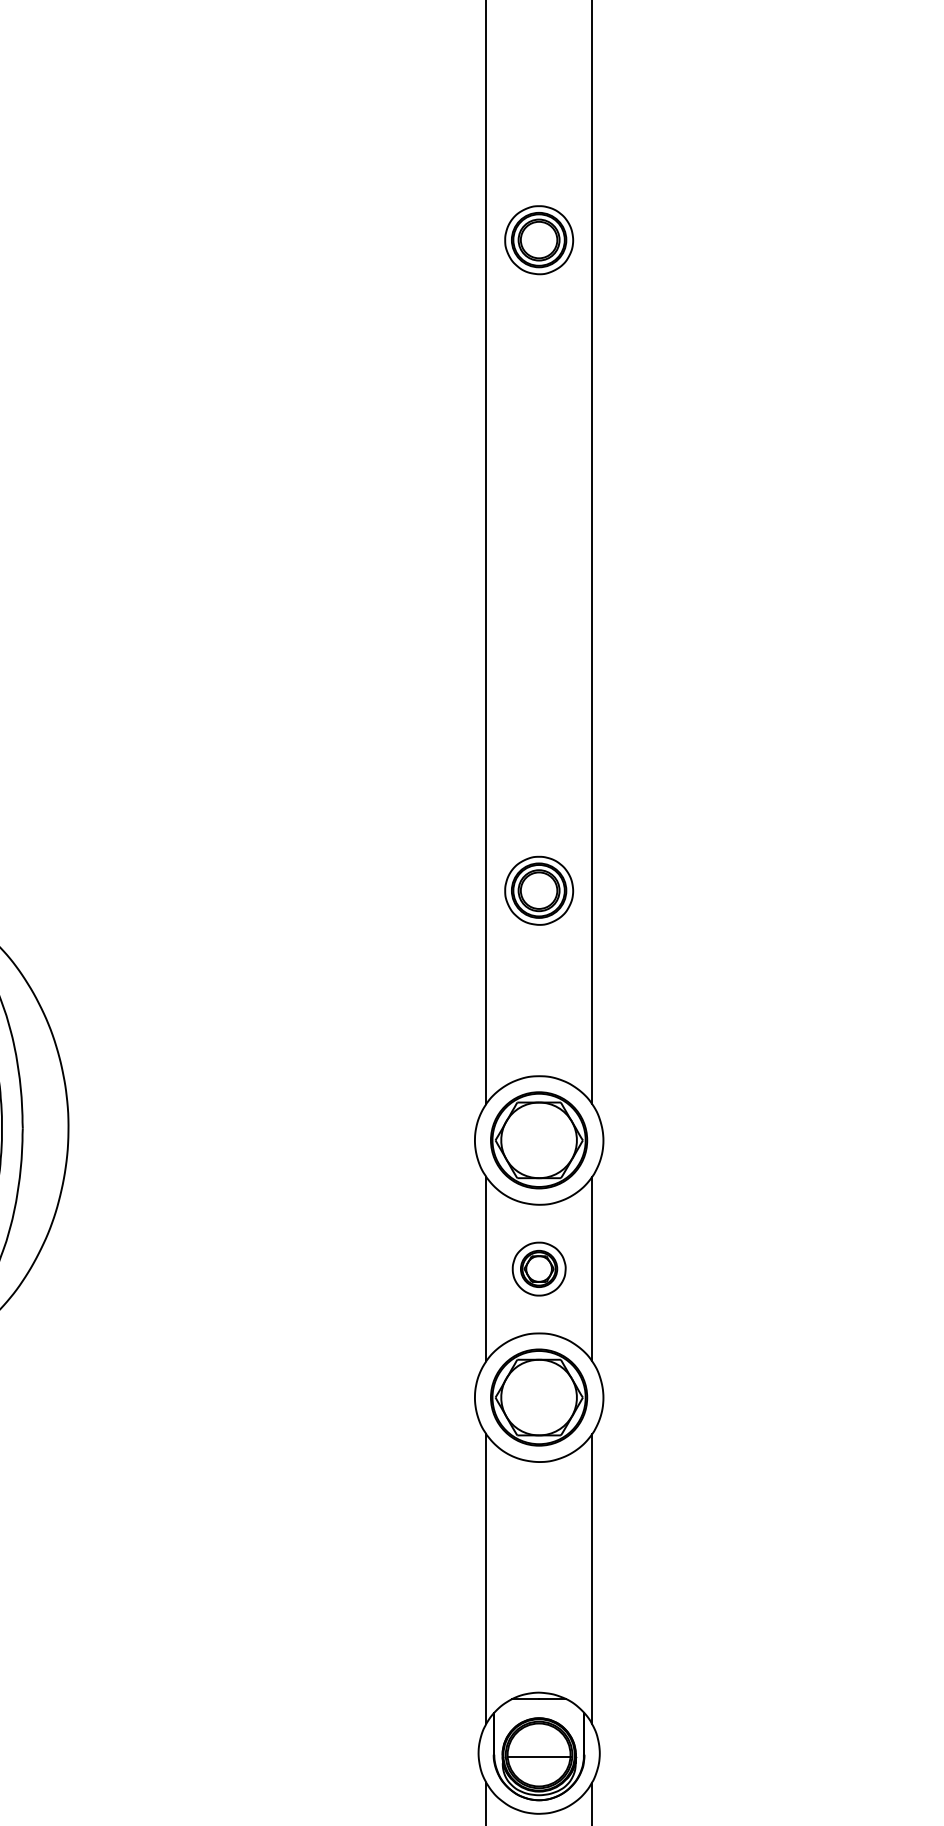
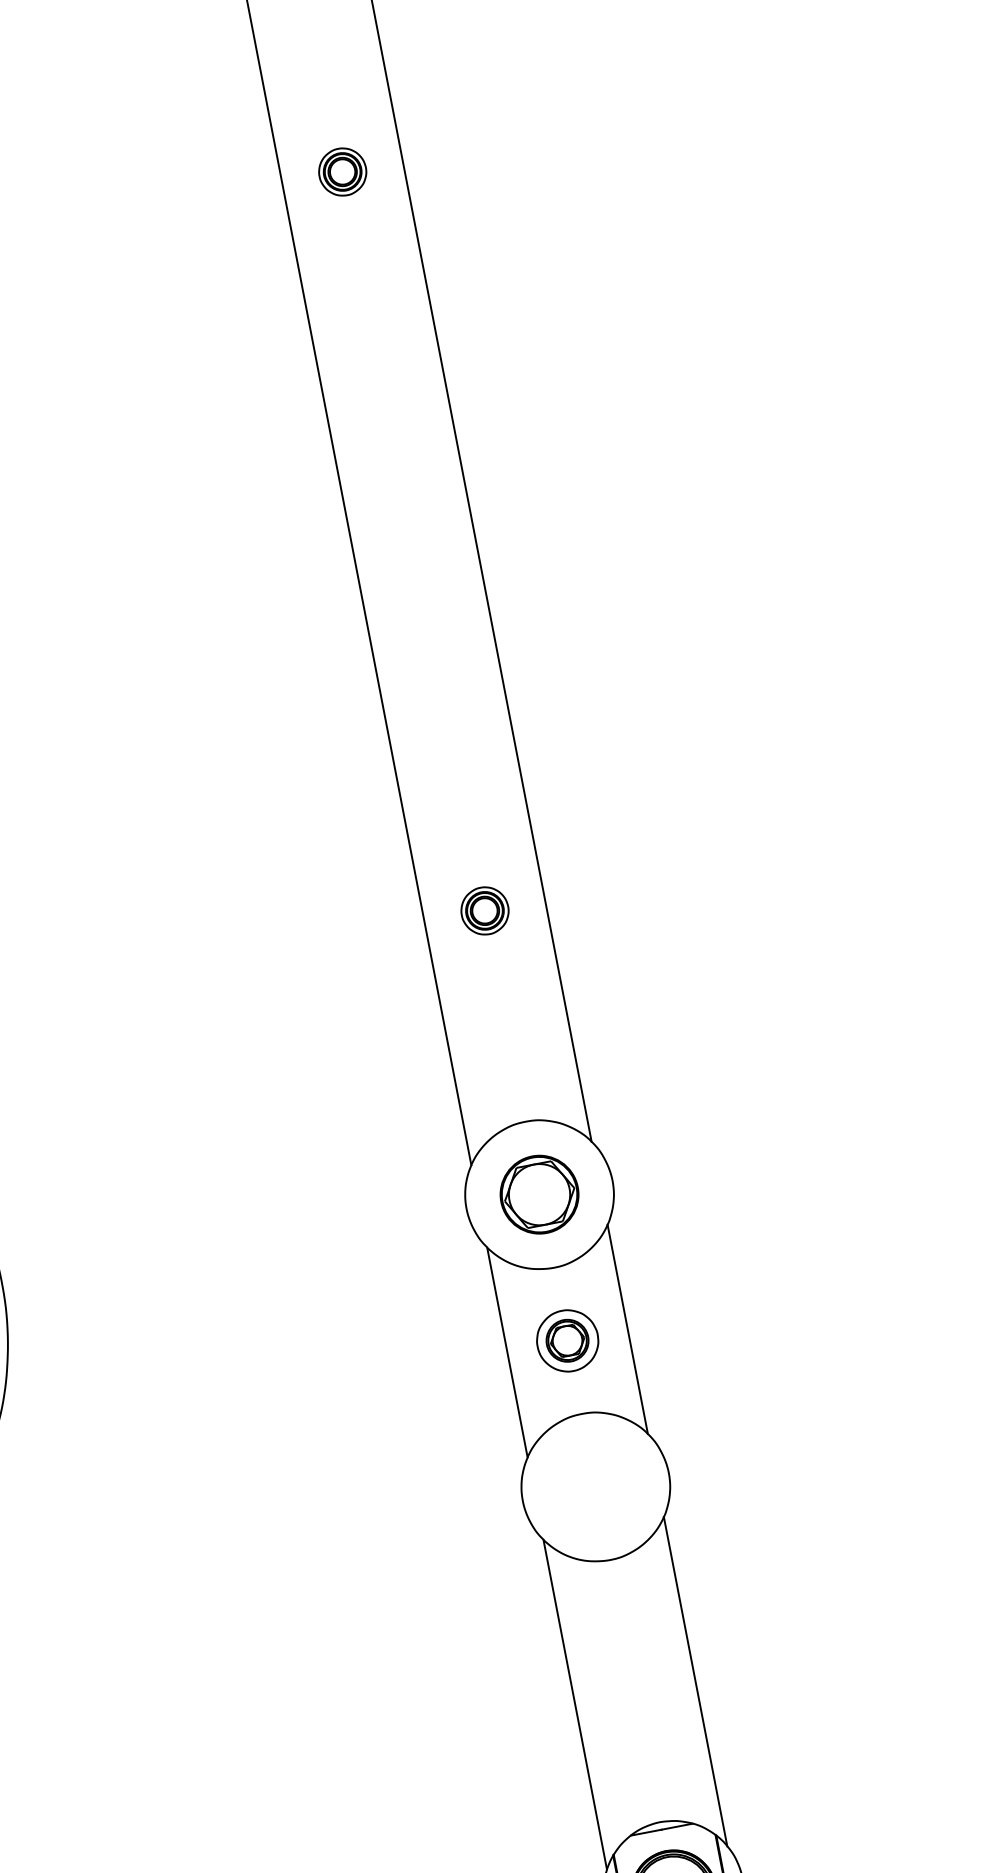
part: (539, 240) -> (343, 172), size x0.6
part: (539, 890) -> (485, 910), size x0.6
part: (539, 1140) -> (539, 1194), size x0.7
part: (539, 1397) -> (596, 1486), removed

